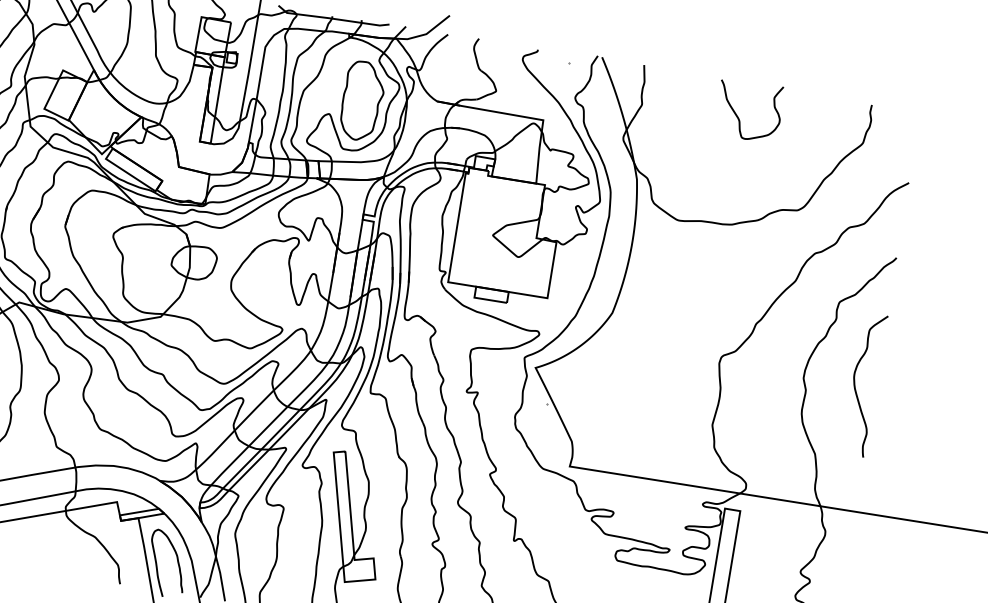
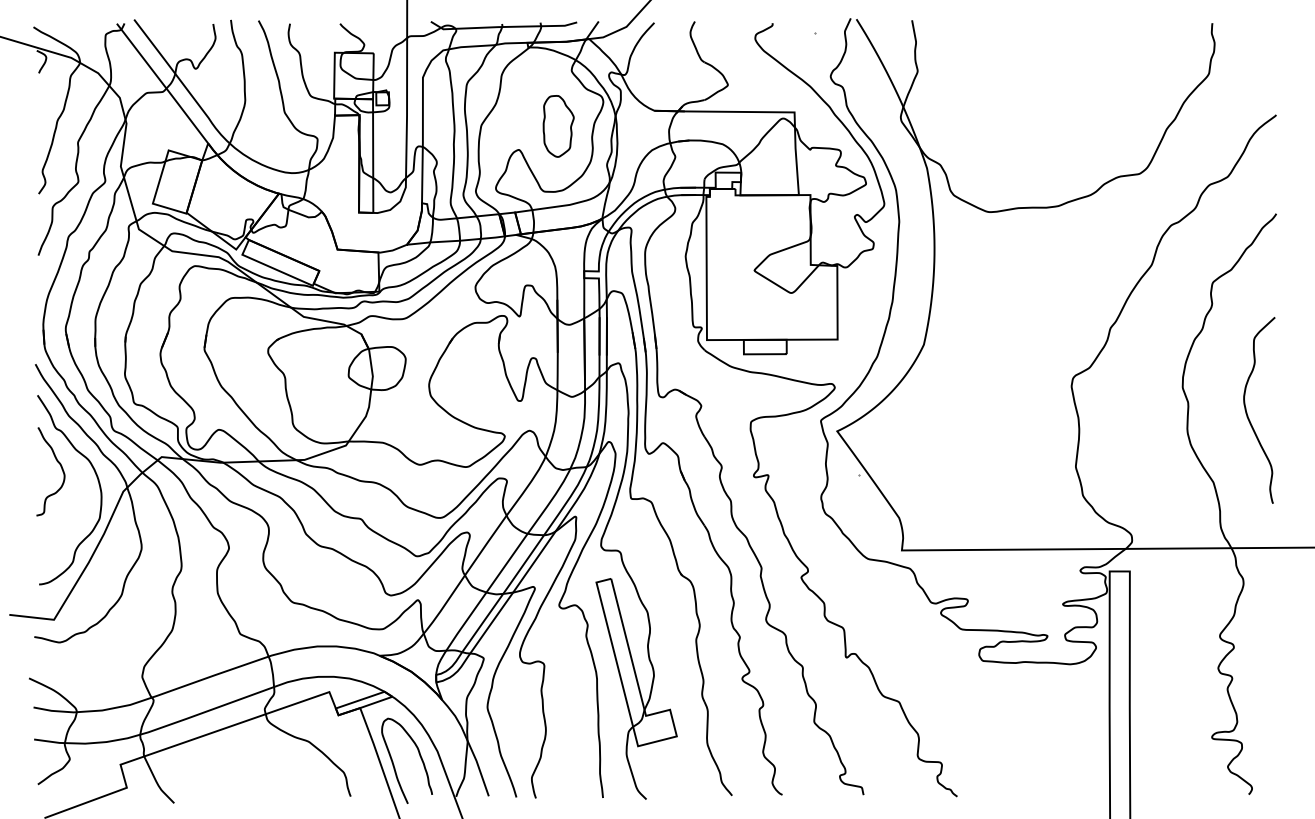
part: (362, 101) -> (558, 126), size x0.6
curve: (738, 117) -> (1044, 67), removed
curve: (855, 387) -> (1248, 415), moved

